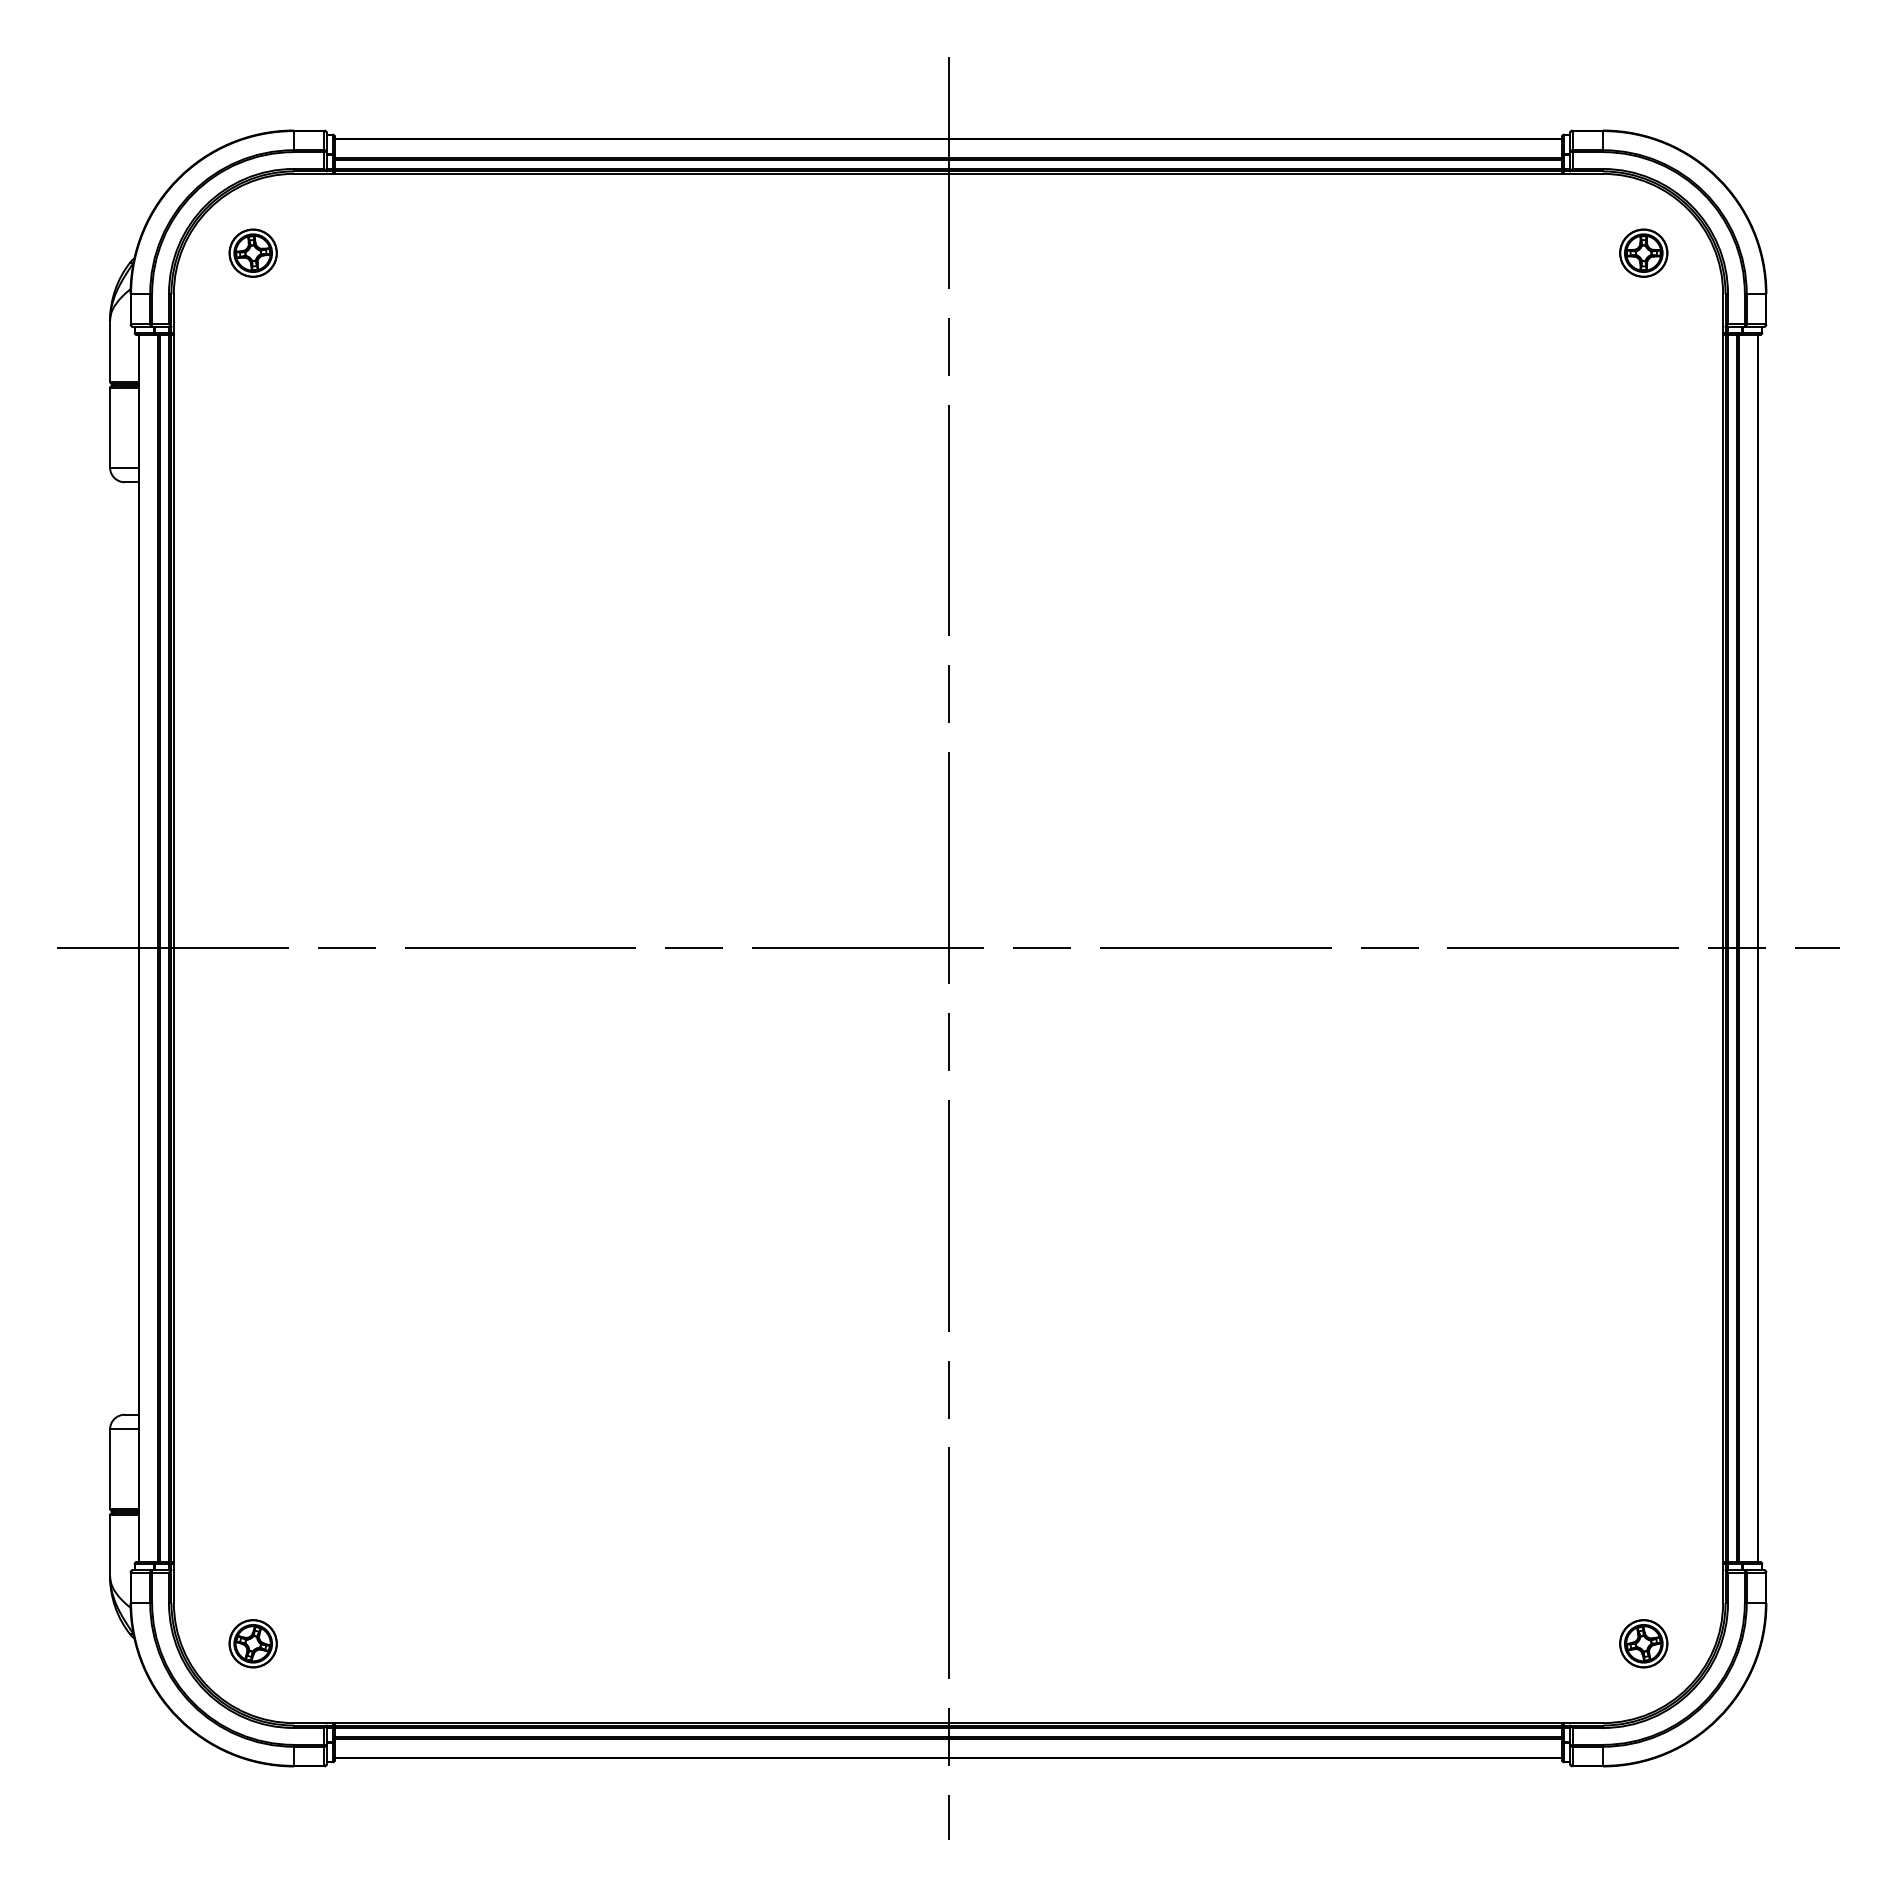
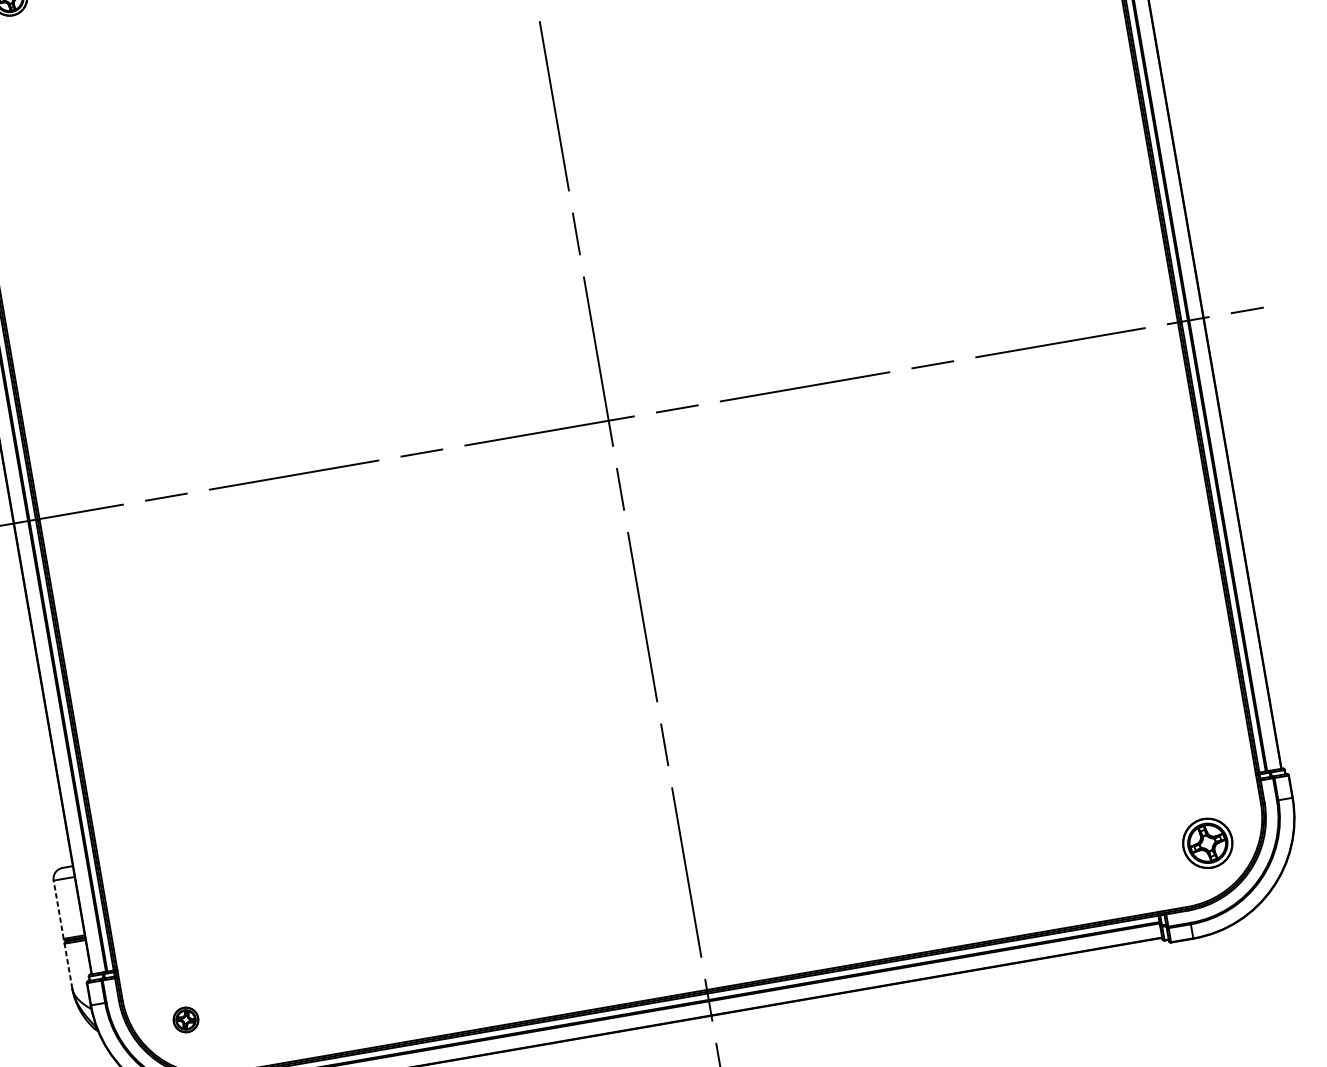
line: (110, 1469) -> (59, 909), solid -> dashed
line: (110, 1545) -> (68, 965), solid -> dashed
part: (252, 1643) -> (185, 1019), size x0.7
part: (1643, 1643) -> (1207, 843), size x1.4

